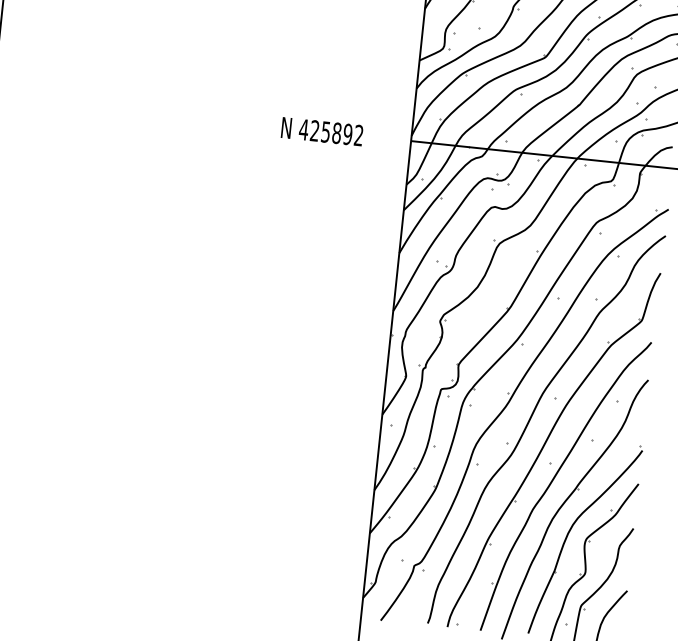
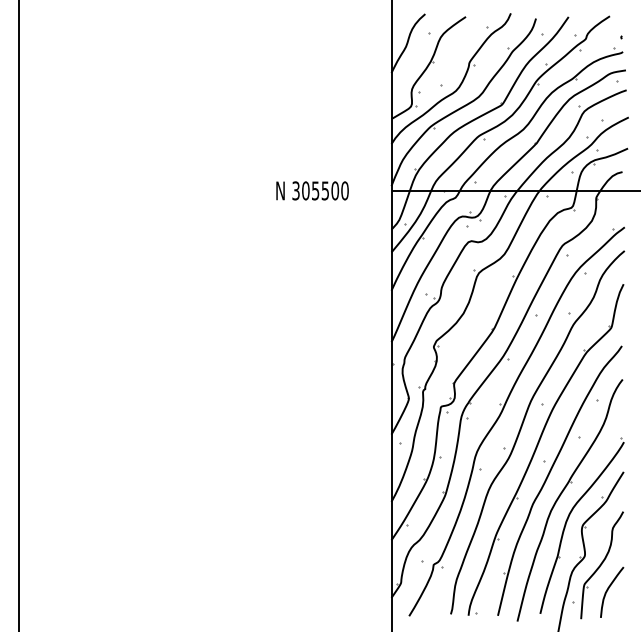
text: (331, 132) -> (320, 190), 425892 -> 305500

